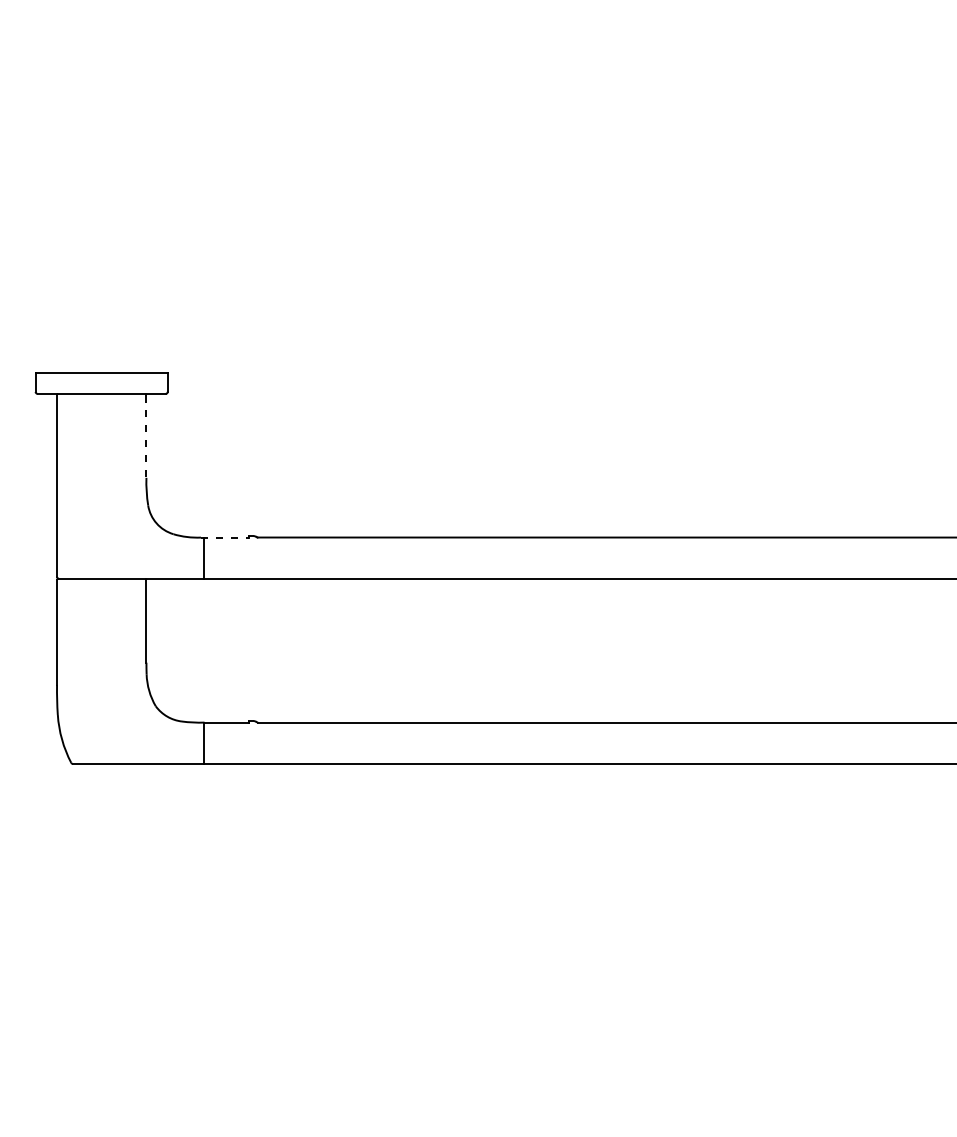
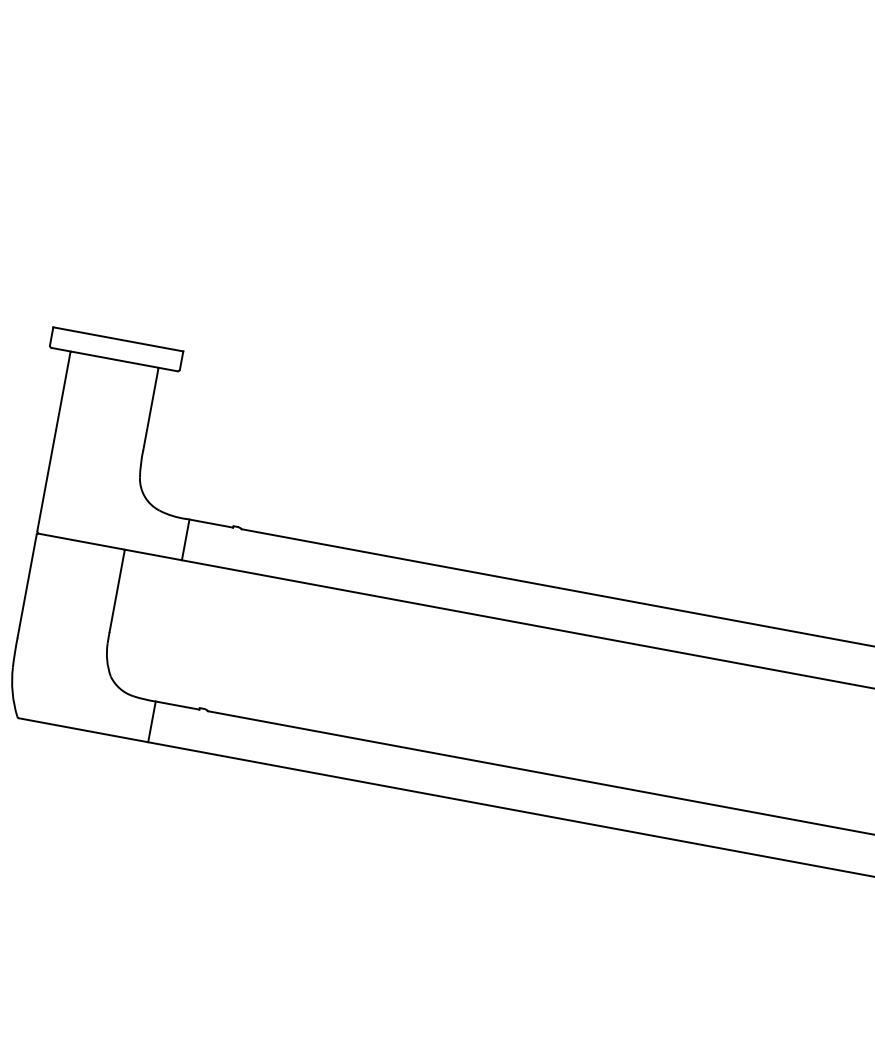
line: (146, 436) -> (150, 409), dashed -> solid
line: (224, 537) -> (209, 523), dashed -> solid

